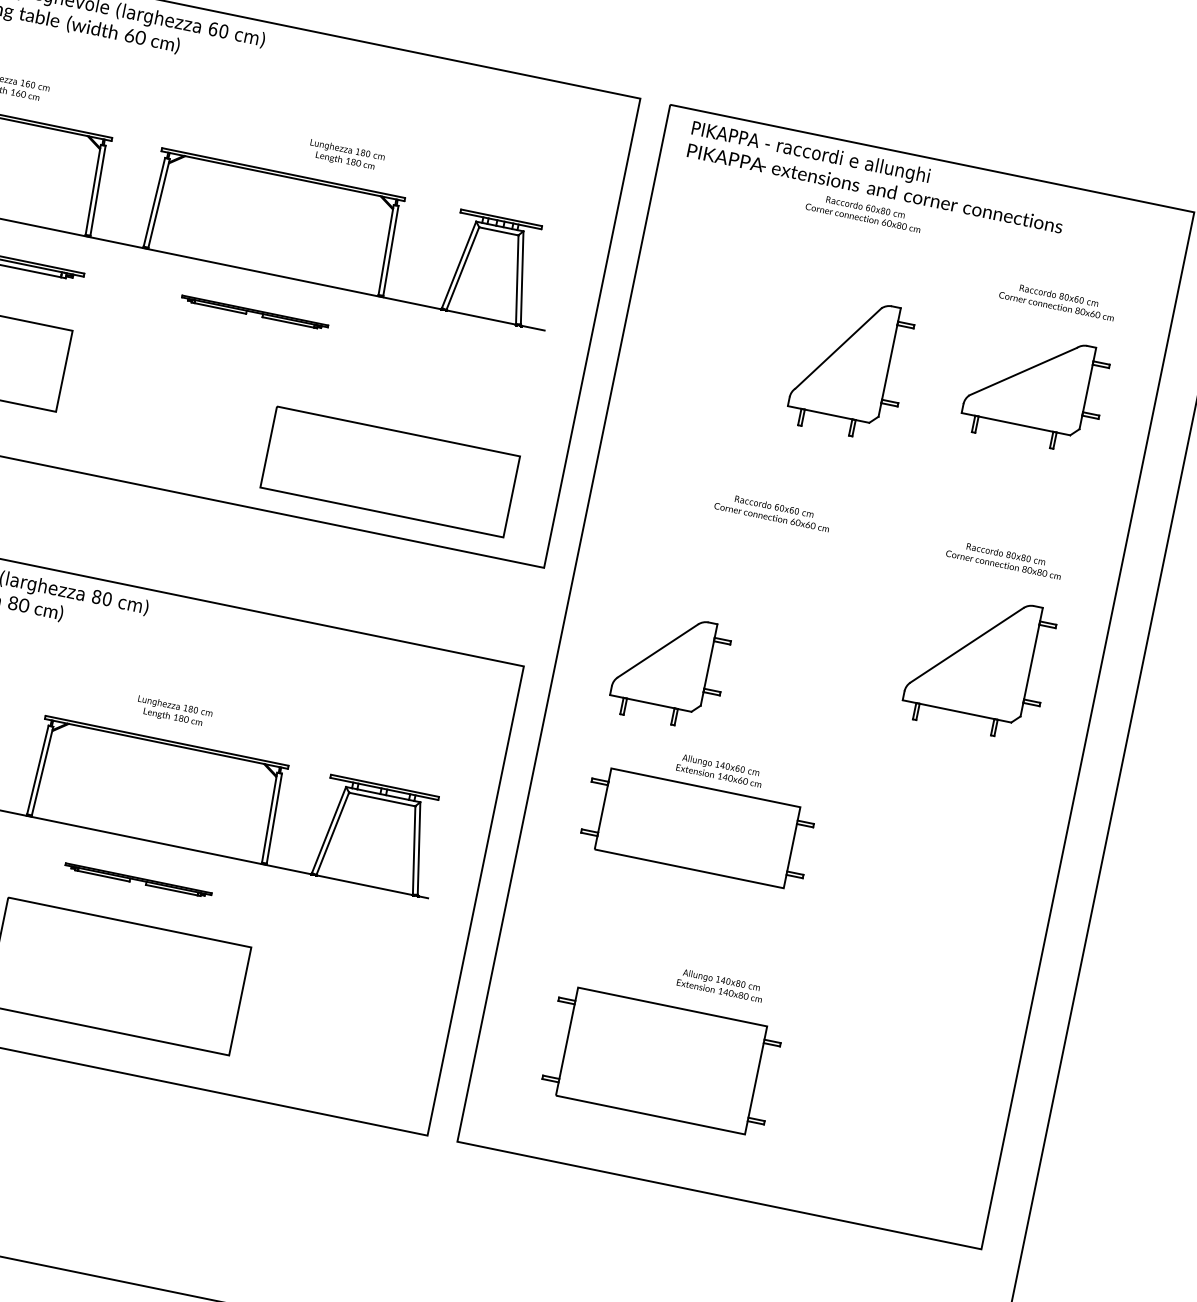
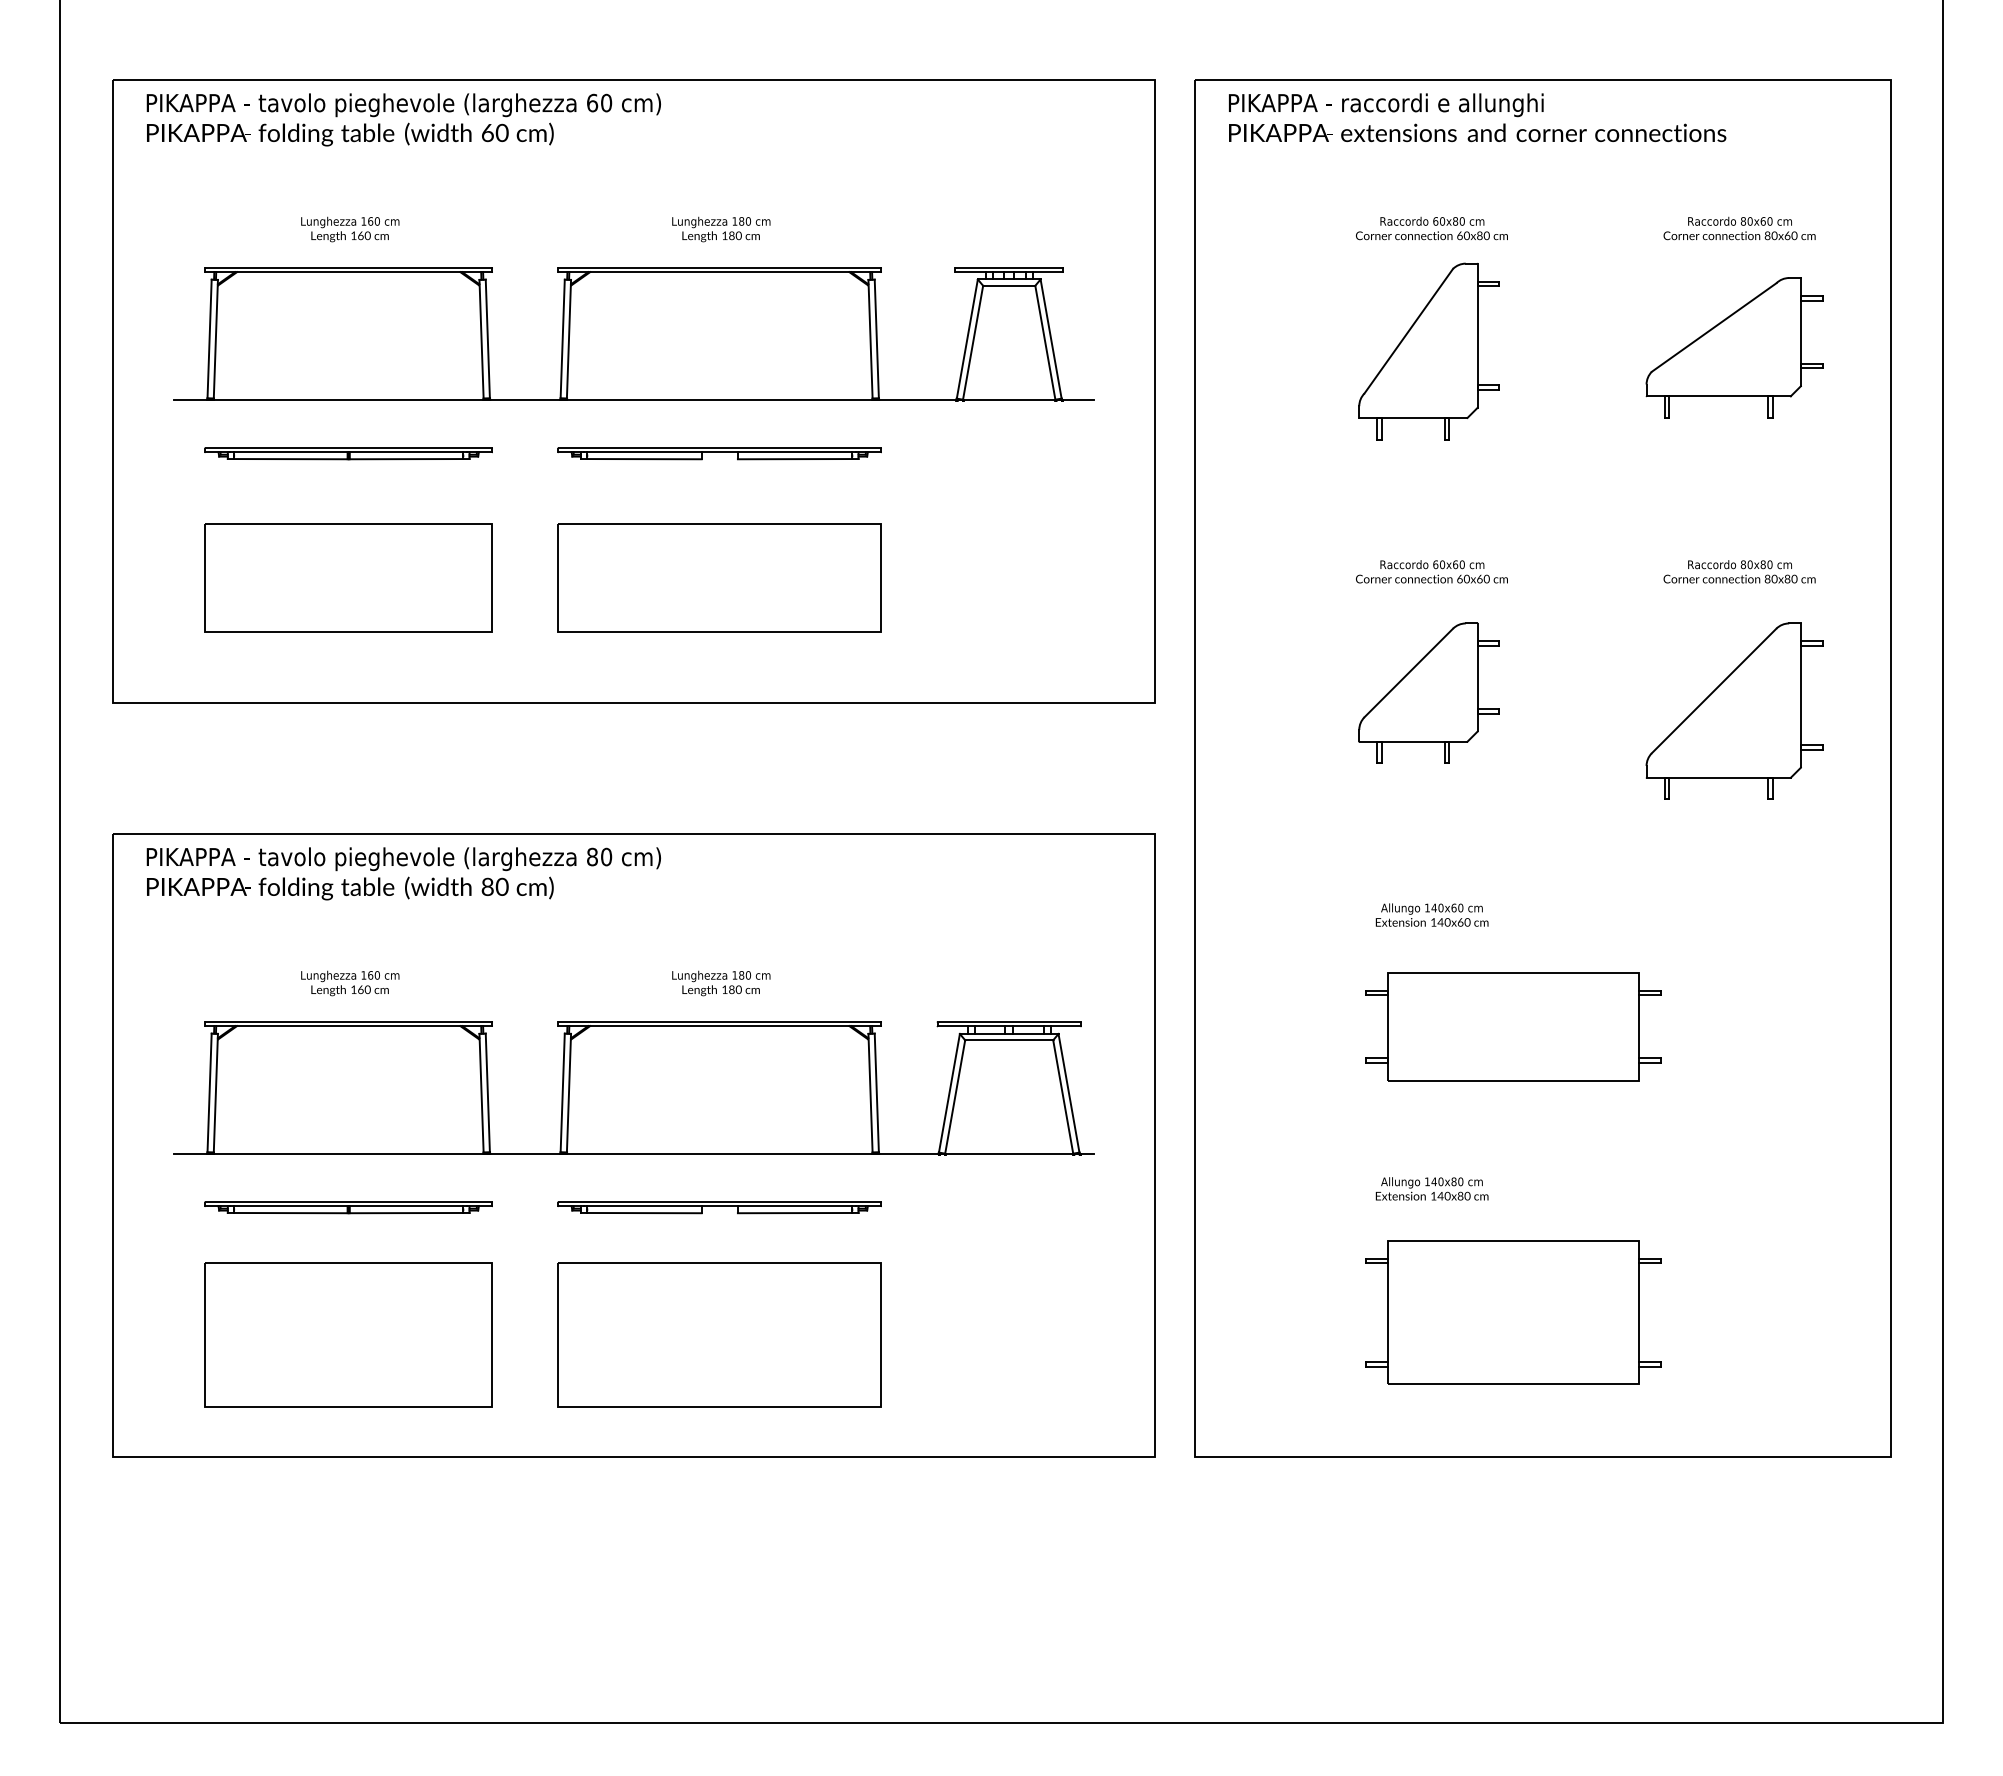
text: (346, 155) -> (721, 229), moved
text: (863, 212) -> (1431, 228), moved
part: (254, 312) -> (719, 453), size x1.67
part: (850, 366) -> (1428, 351), moved
part: (390, 471) -> (719, 577), moved
part: (669, 668) -> (1428, 692), moved
part: (697, 828) -> (1513, 1026), moved
part: (138, 880) -> (719, 1207), size x1.67
text: (720, 985) -> (1431, 1188), moved
part: (661, 1060) -> (1513, 1312), moved

